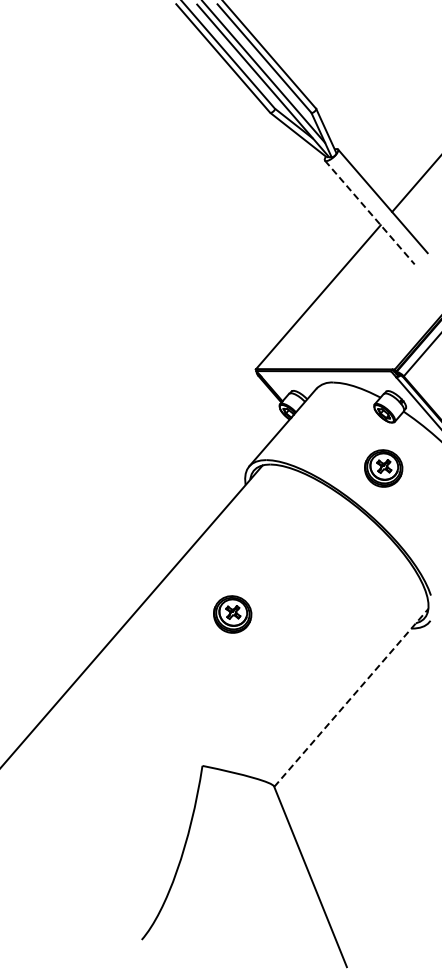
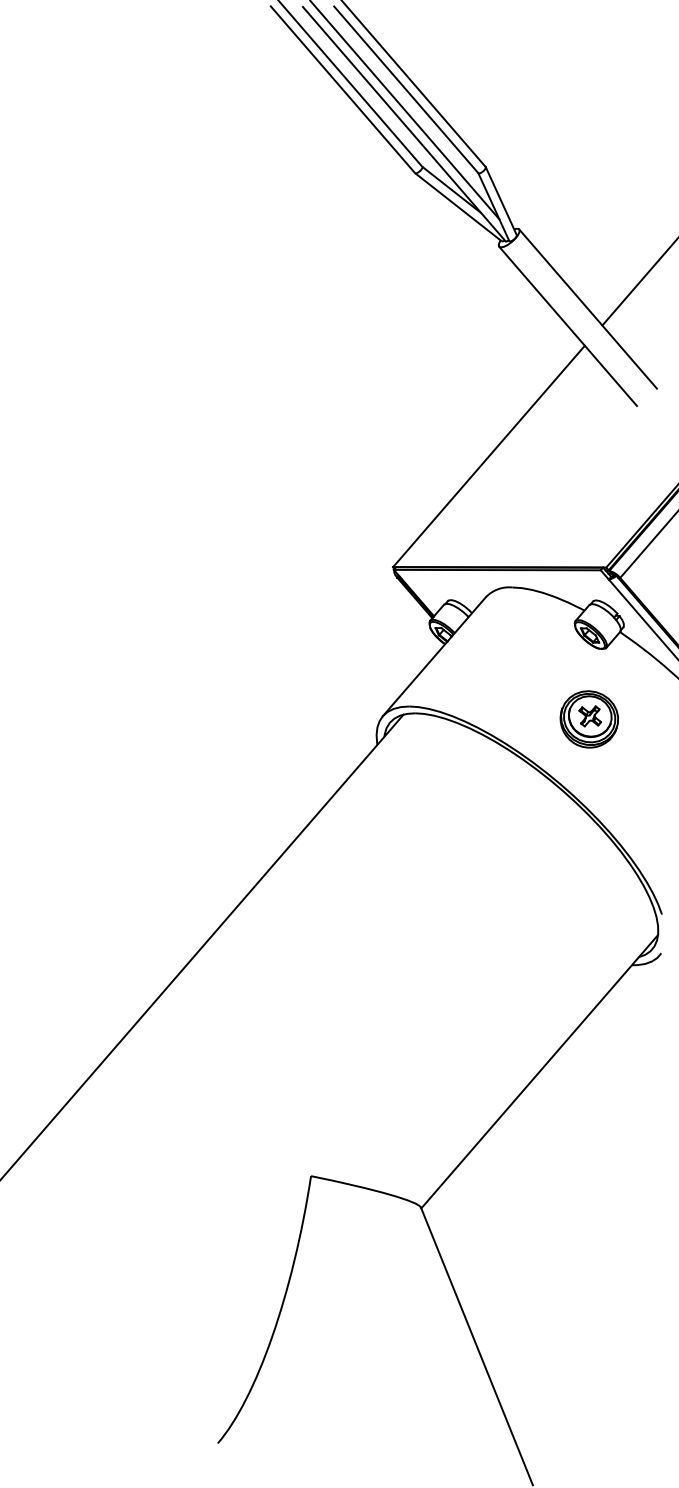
line: (369, 212) -> (567, 326), dashed -> solid
part: (232, 614) -> (357, 943), removed
line: (351, 697) -> (539, 1071), dashed -> solid

